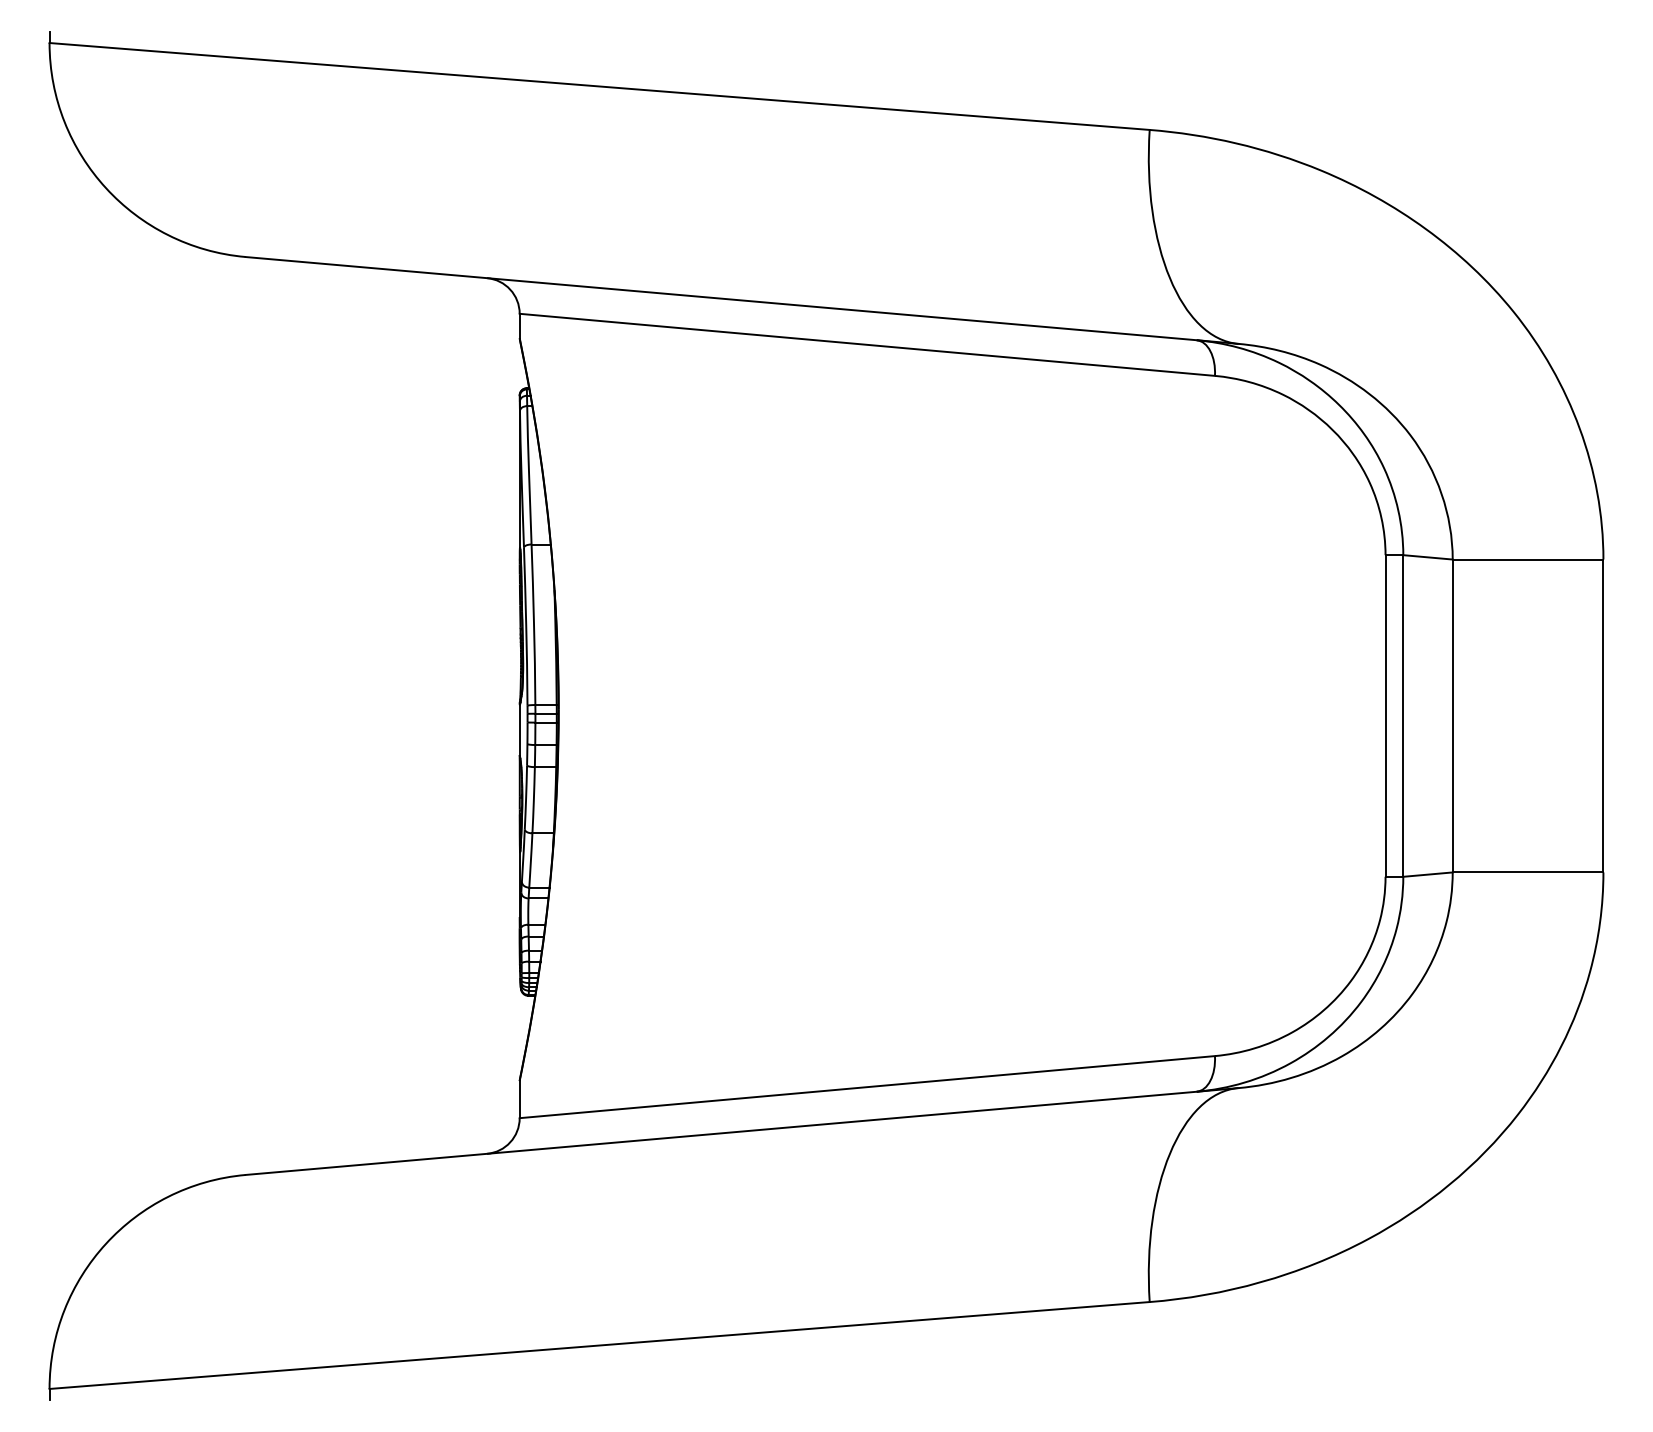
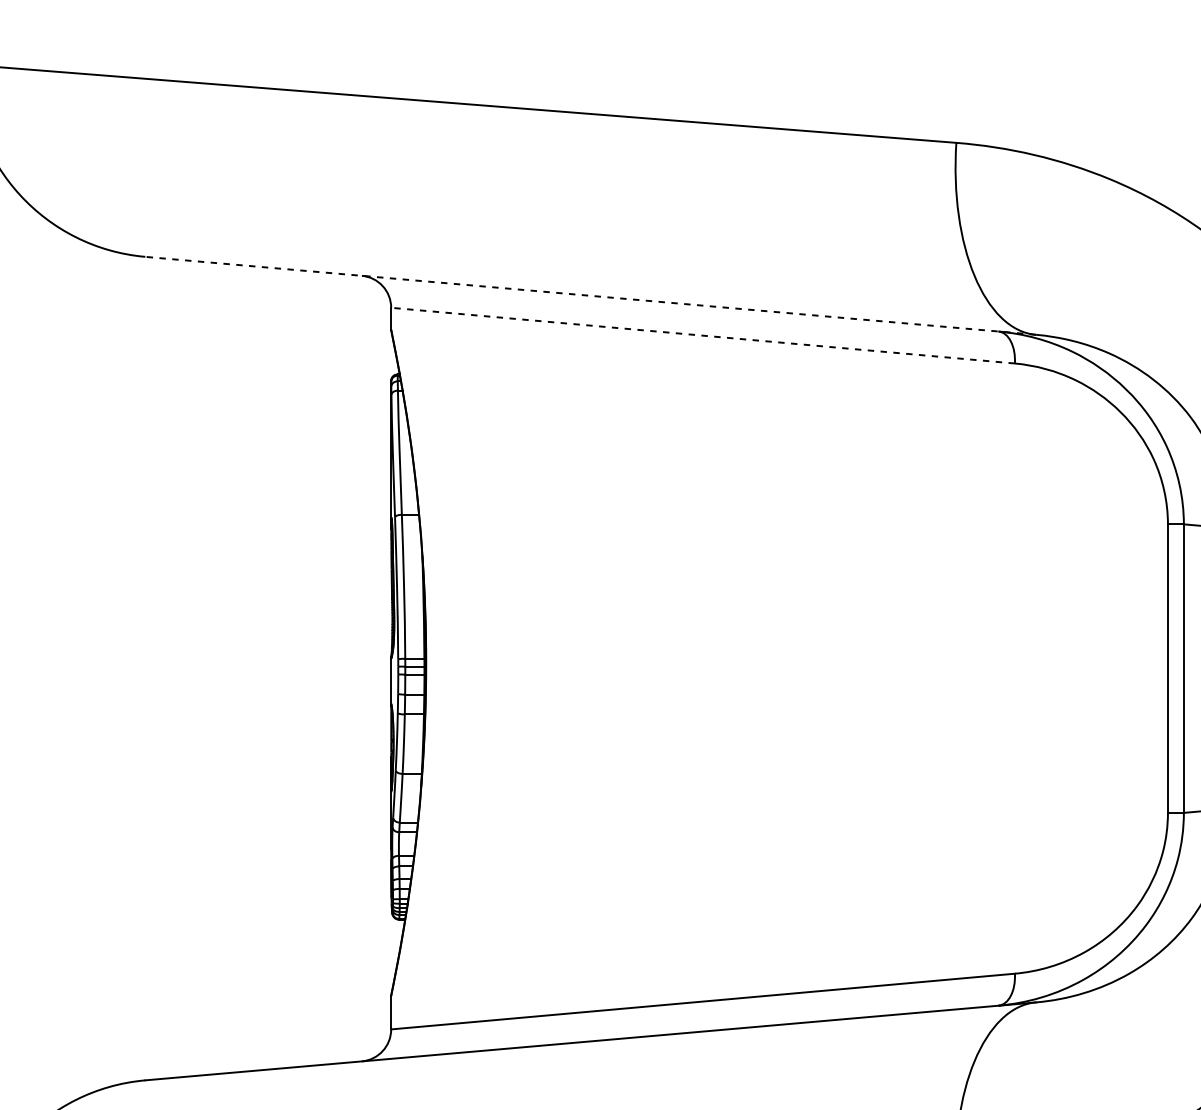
line: (741, 300) -> (590, 295), solid -> dashed
line: (866, 344) -> (702, 335), solid -> dashed

